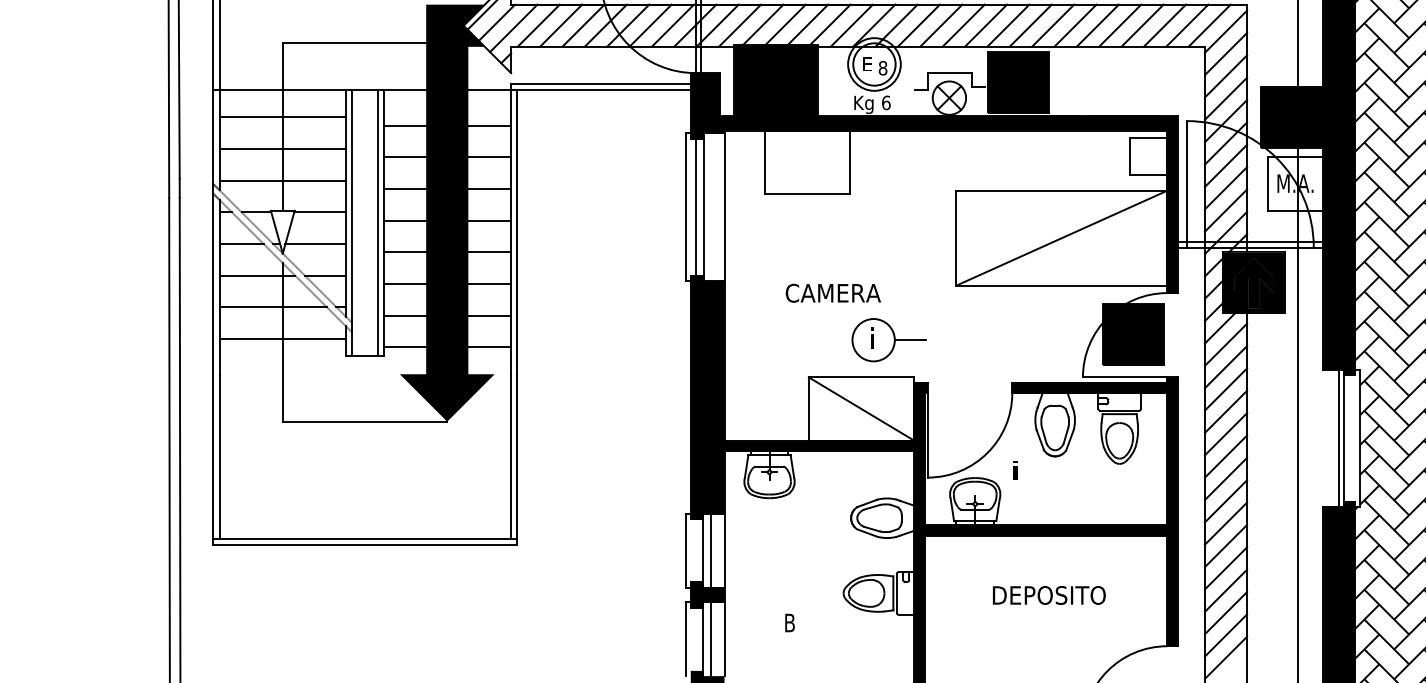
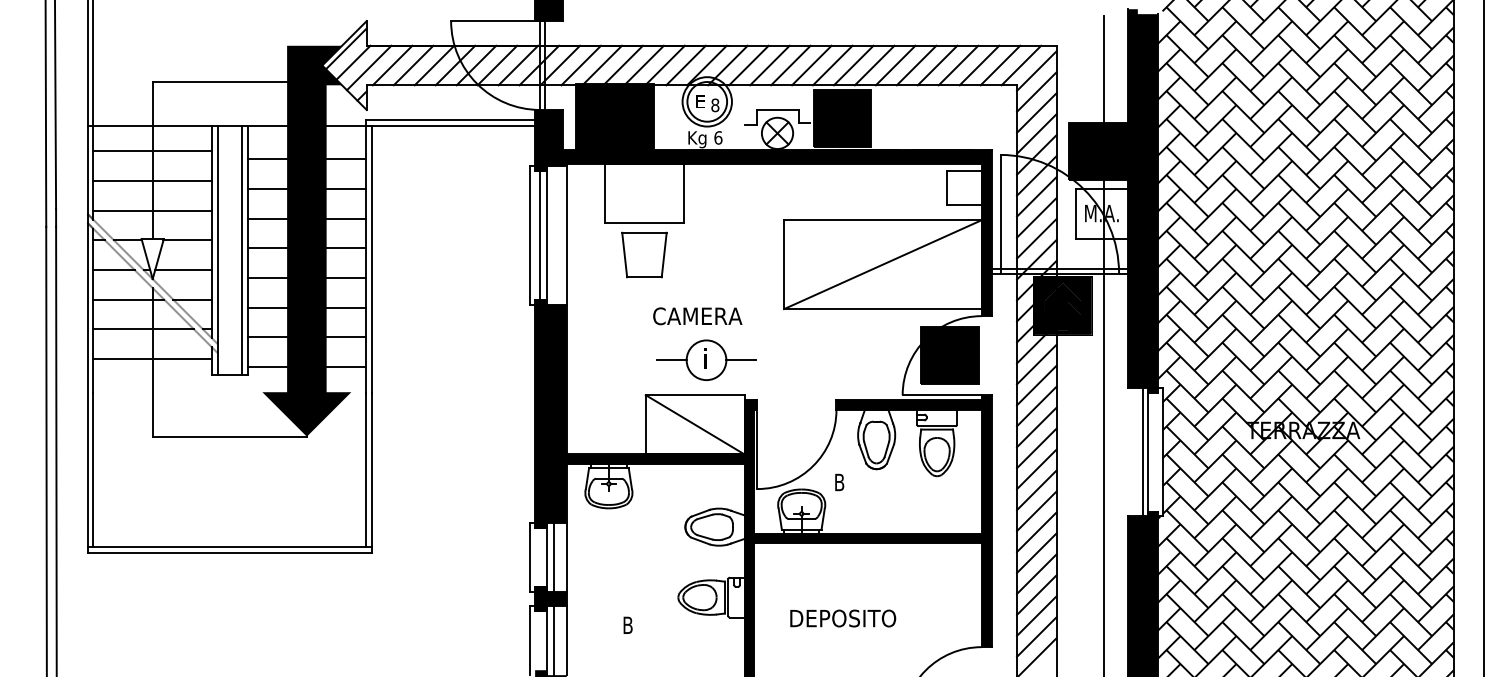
part: (807, 227) -> (644, 254), added
text: (833, 293) -> (697, 316), moved
line: (836, 340) -> (671, 360), added
text: (1015, 470) -> (839, 482), i -> B
text: (1049, 595) -> (843, 618), moved

